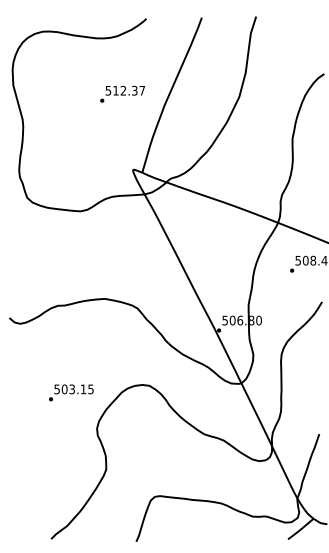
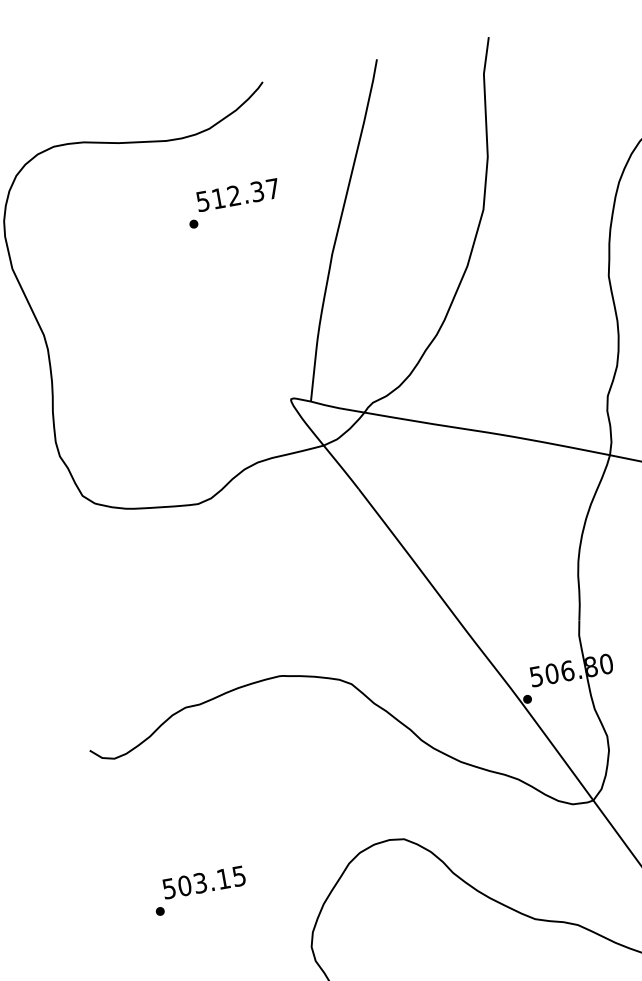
text: (122, 93) -> (233, 201), moved
text: (71, 392) -> (200, 889), moved

